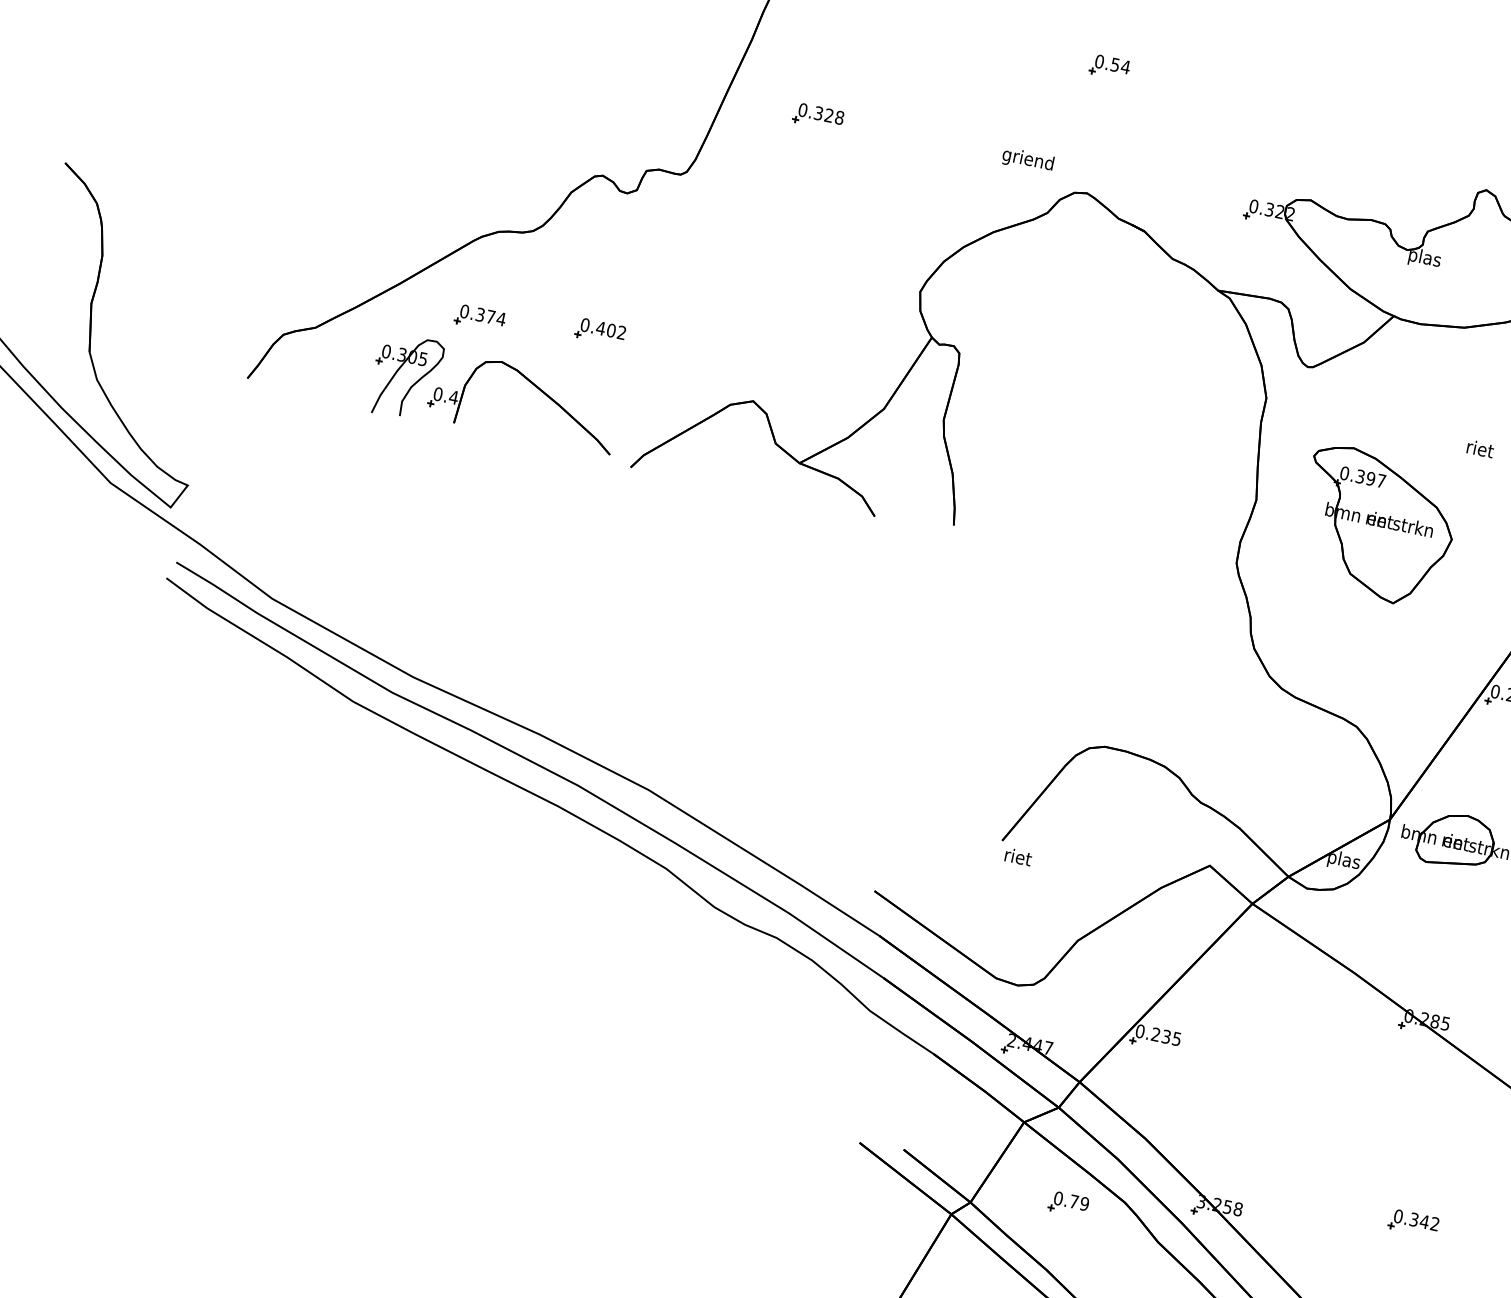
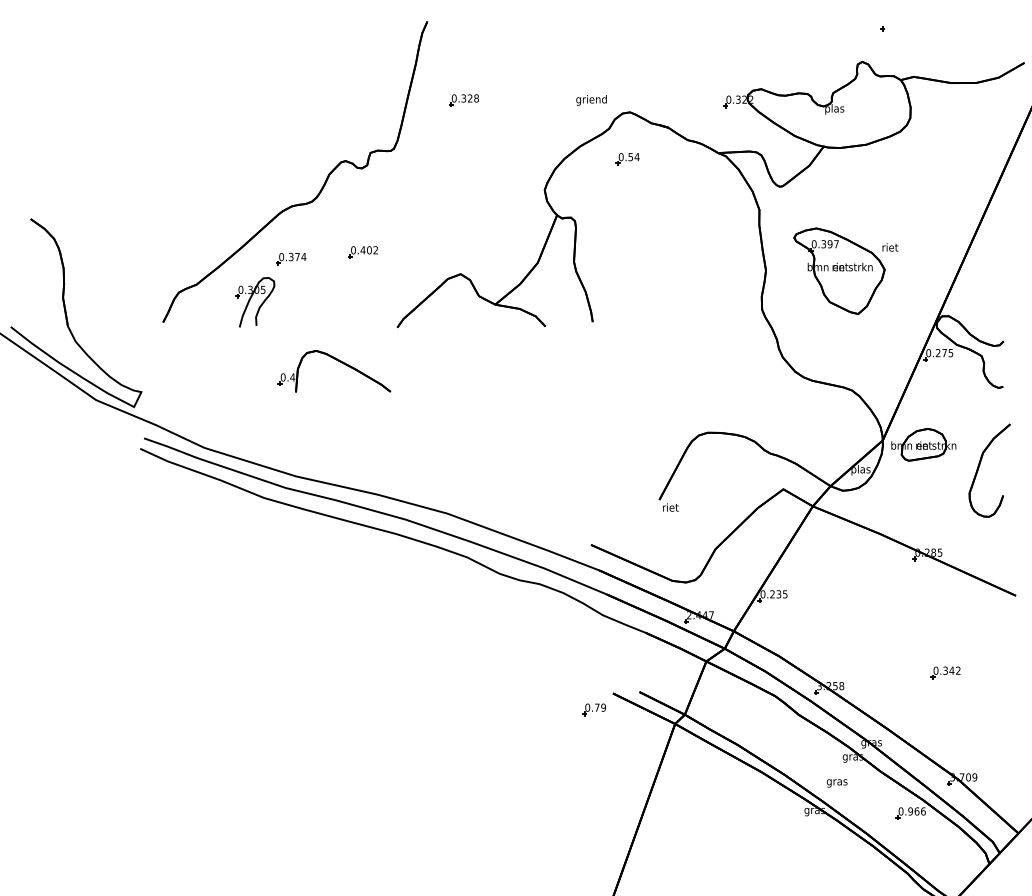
part: (1109, 67) -> (627, 159), moved
part: (535, 388) -> (339, 362), moved
text: (1480, 449) -> (890, 247), moved
part: (1067, 1203) -> (593, 709), moved

